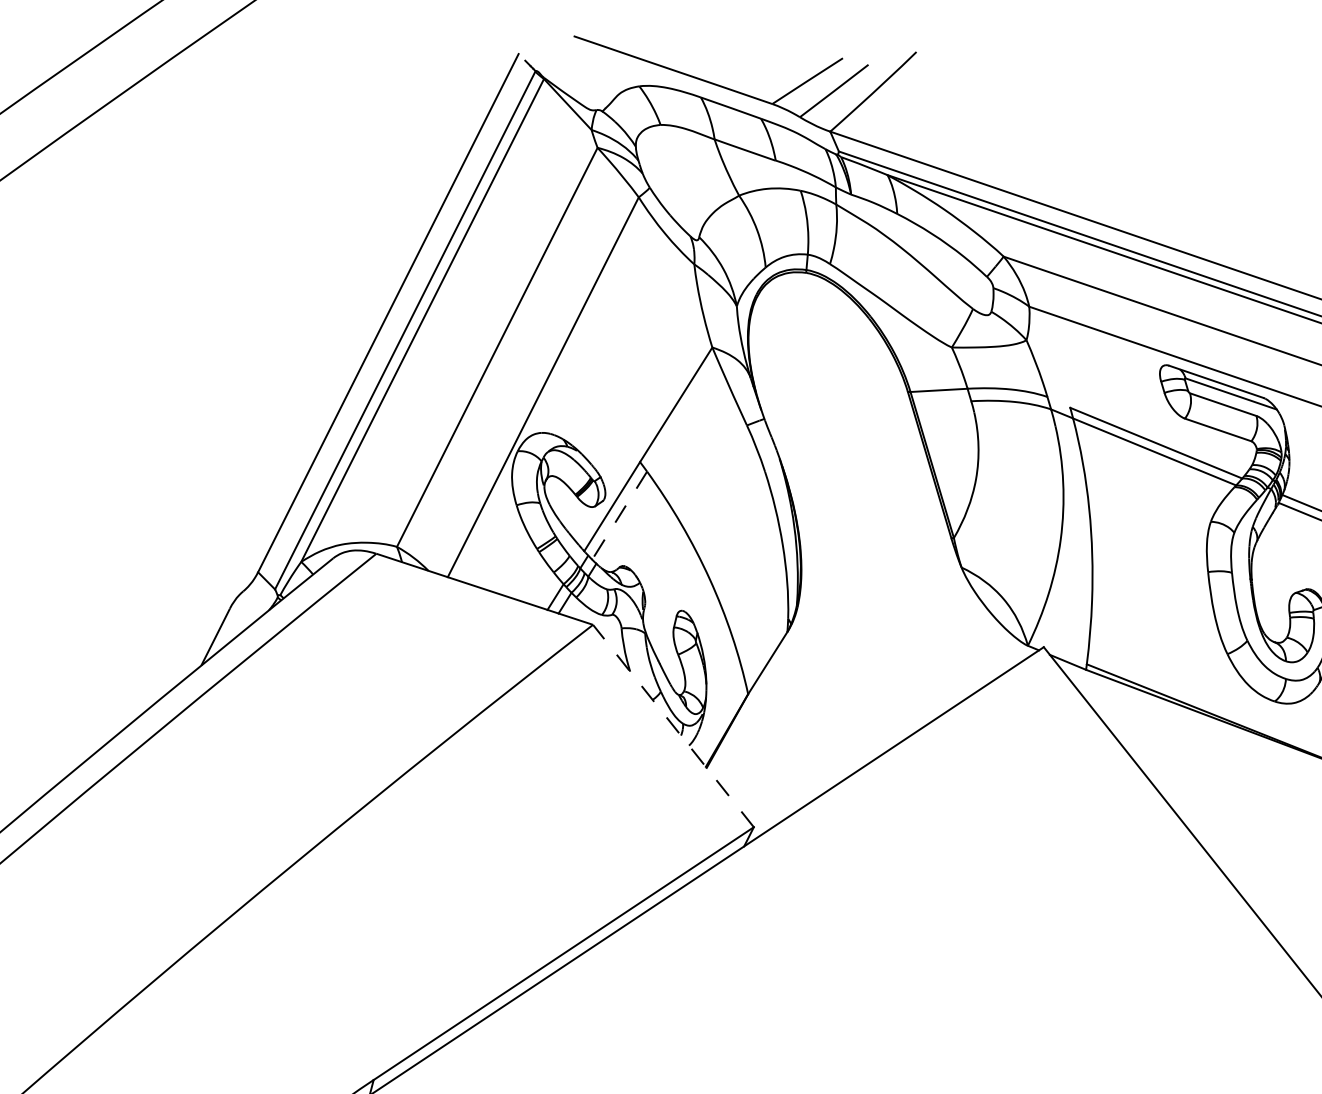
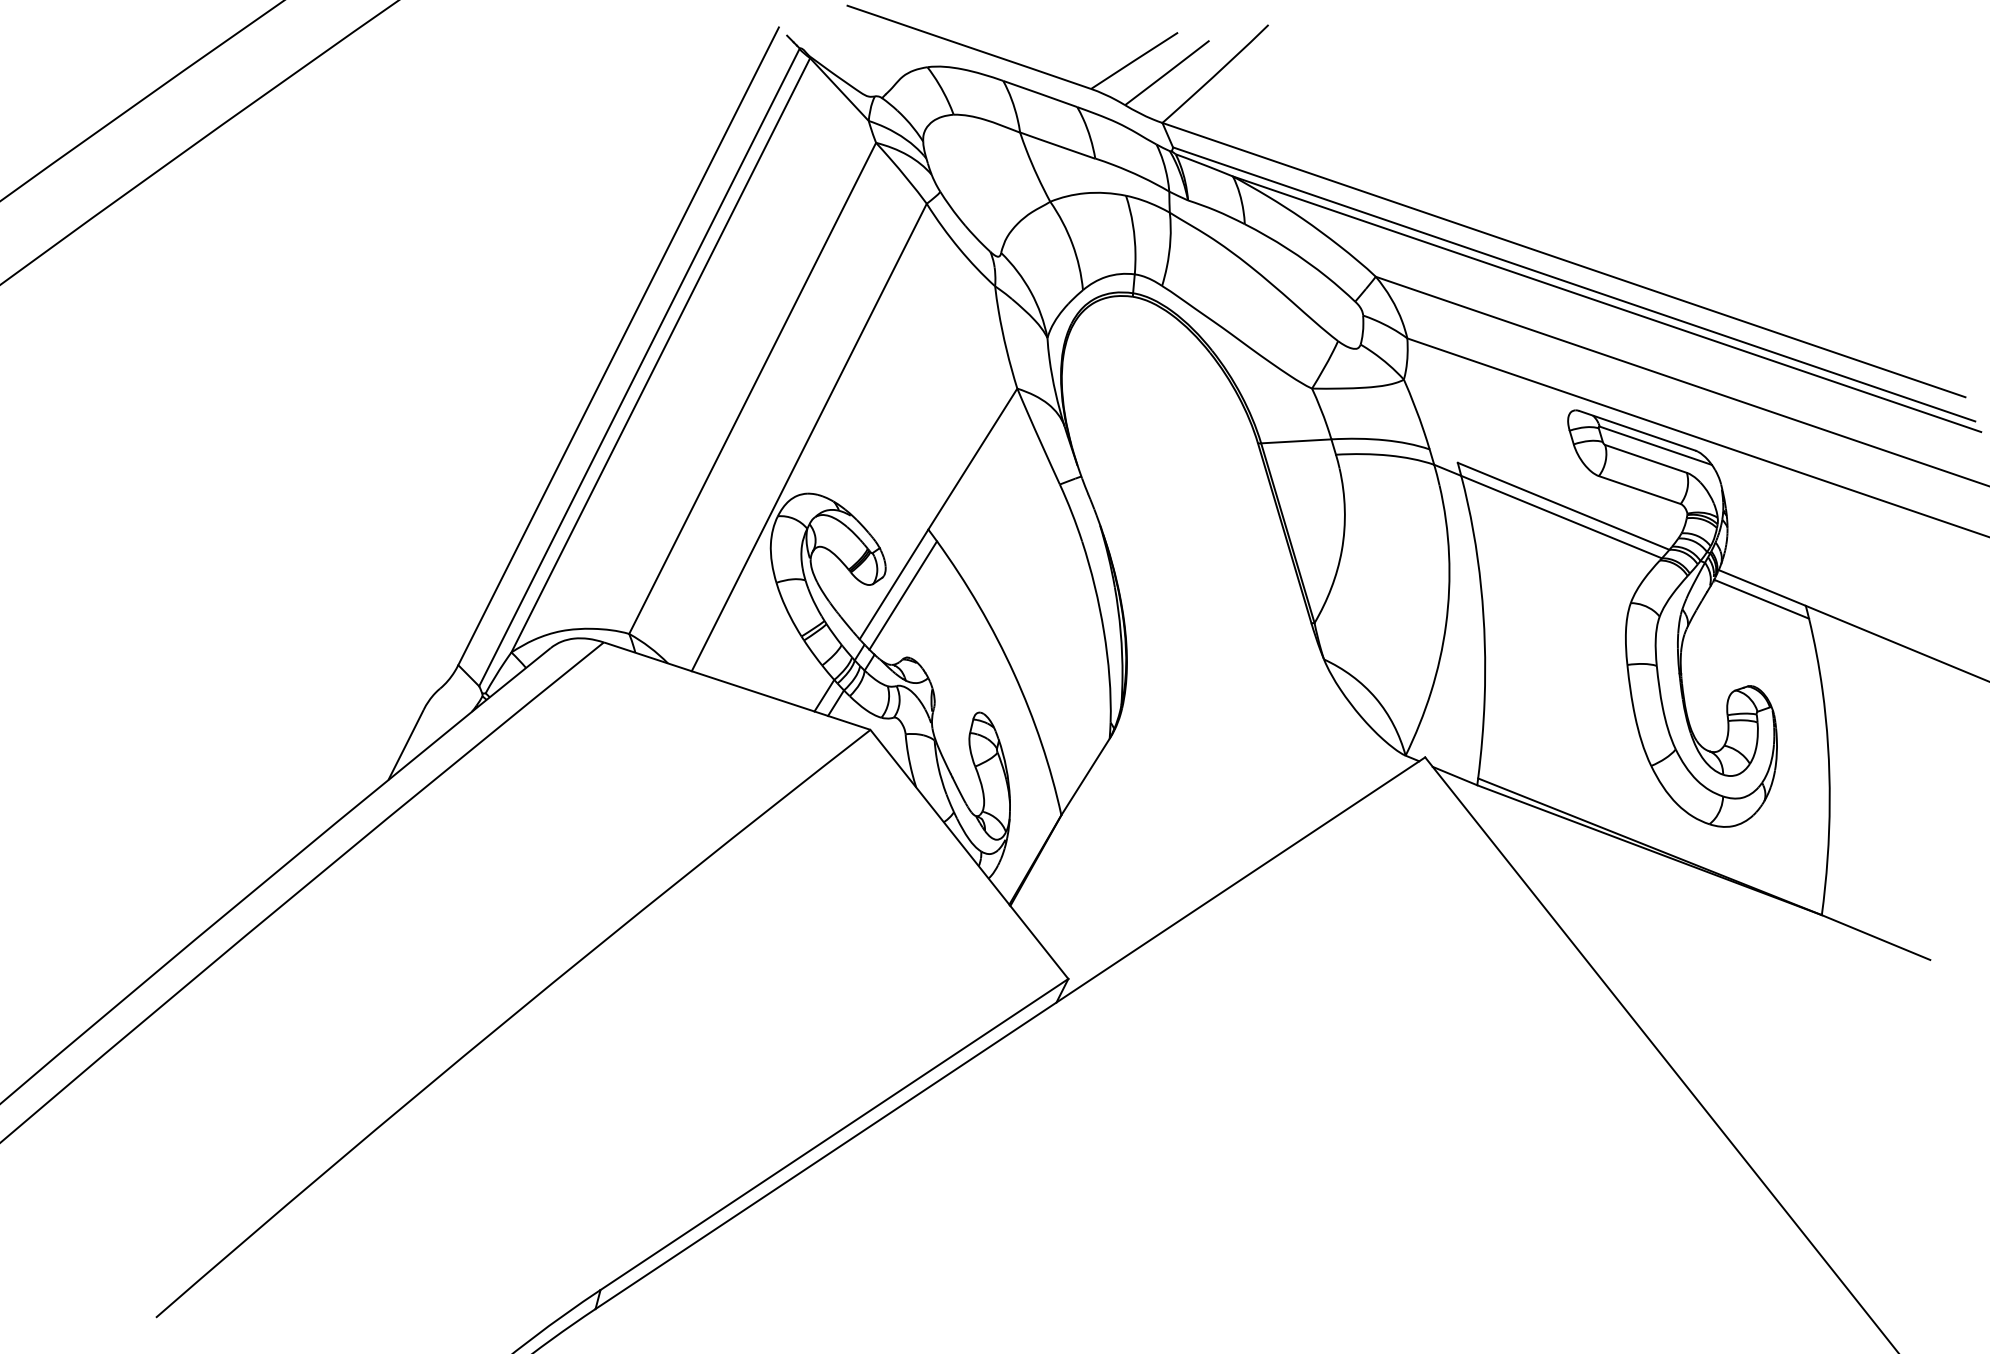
line: (619, 515) -> (903, 595), dashed -> solid
line: (673, 726) -> (969, 854), dashed -> solid

